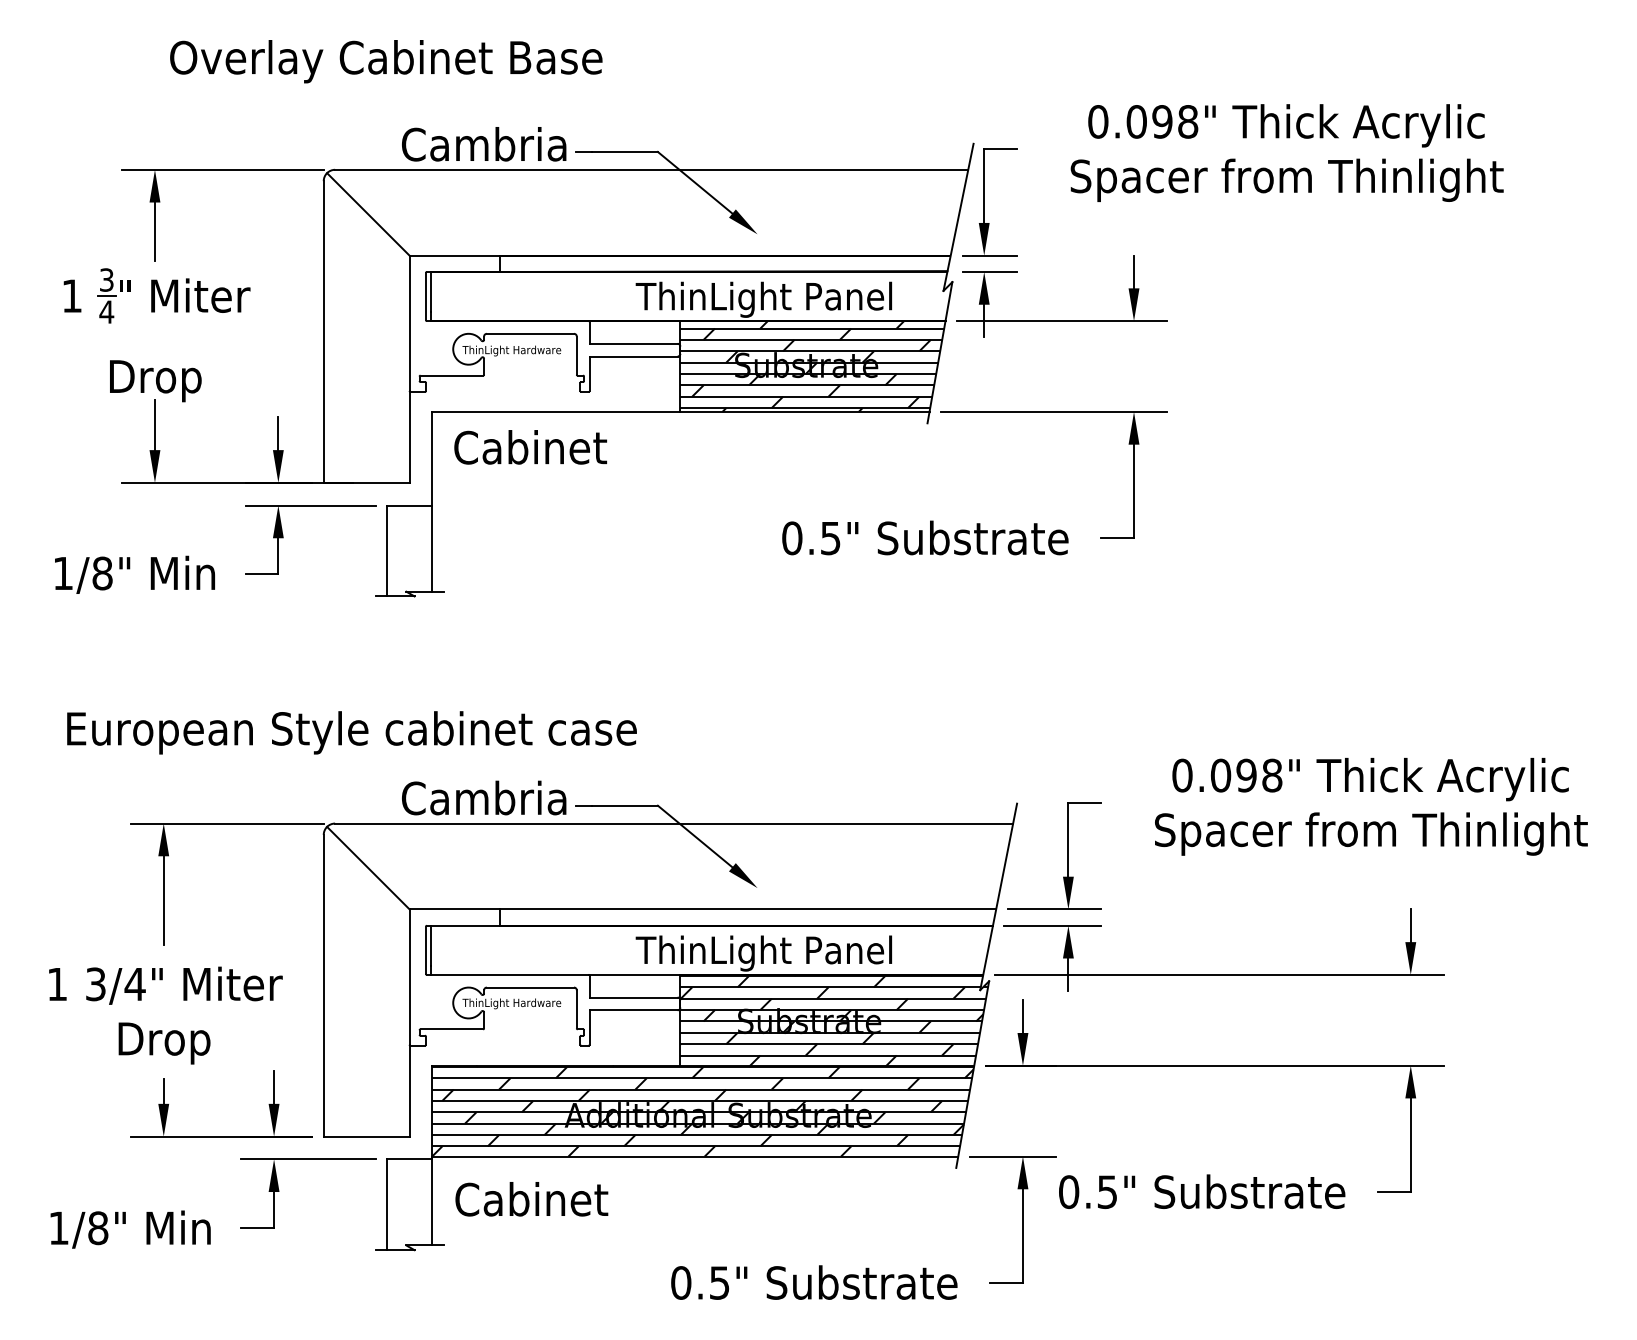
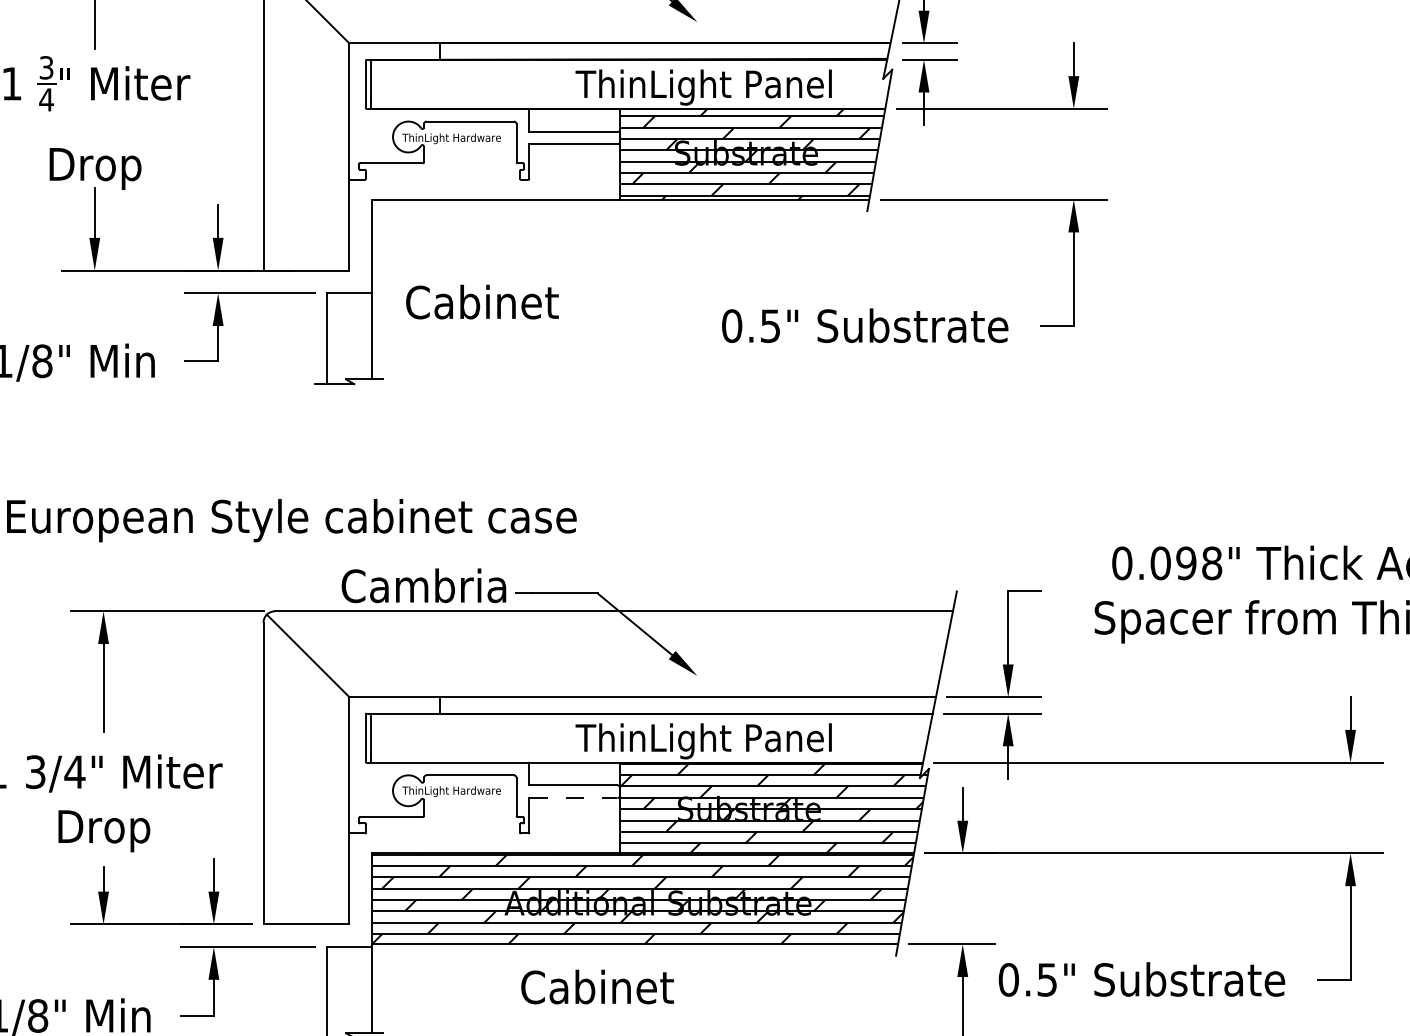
text: (530, 447) -> (482, 302), moved
line: (634, 1010) -> (574, 798), solid -> dashed
text: (531, 1199) -> (597, 987), moved

